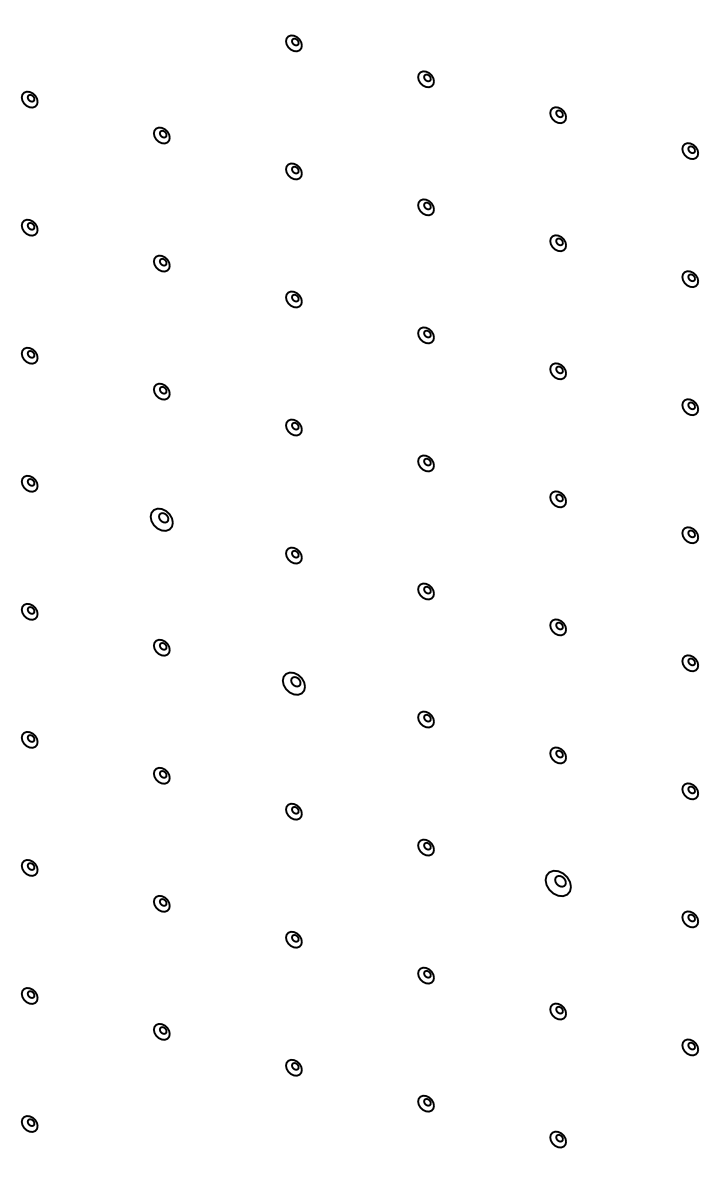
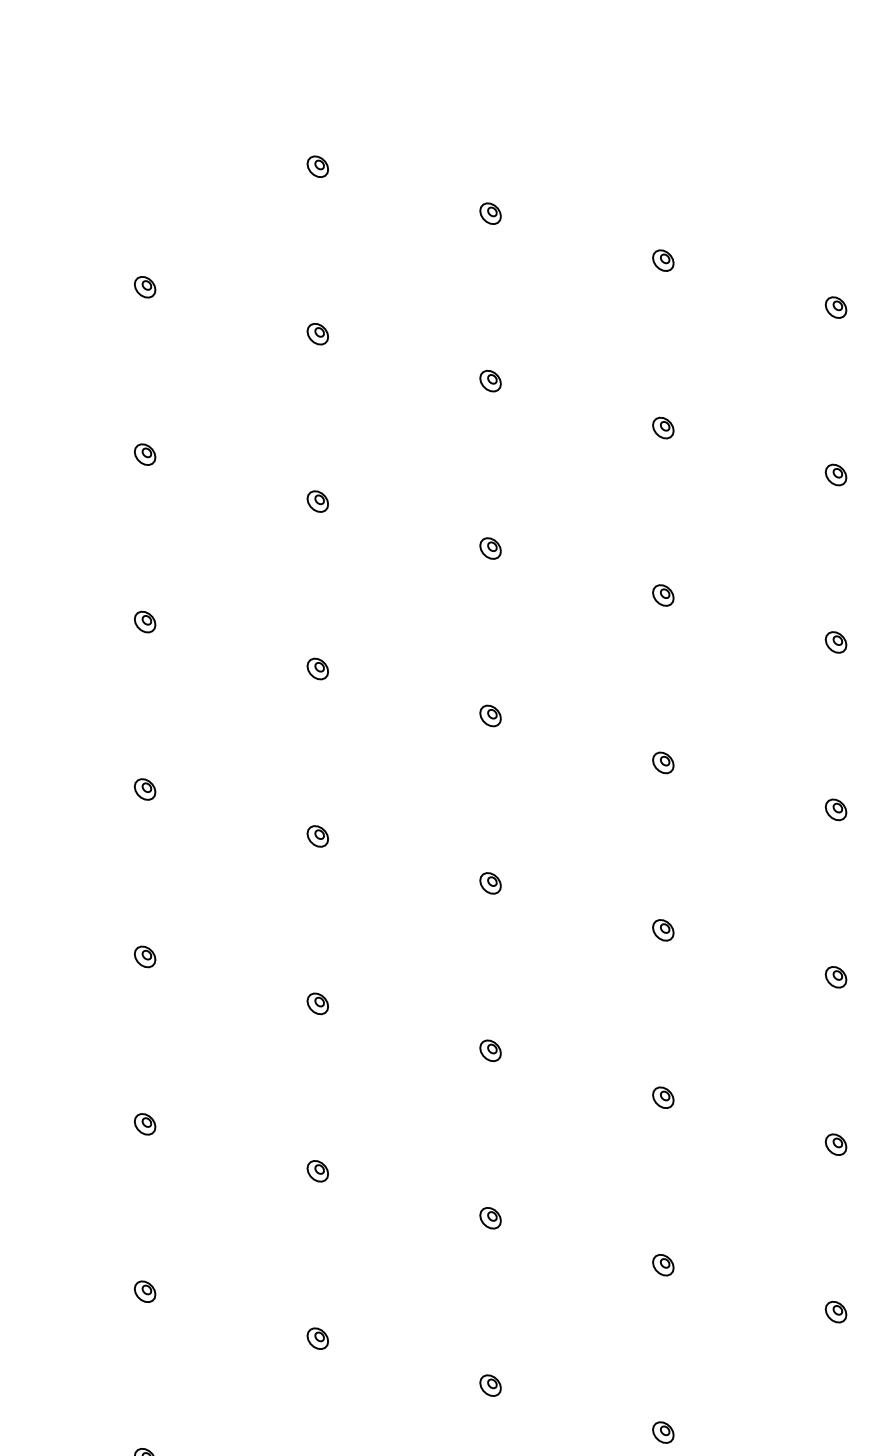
part: (161, 519) -> (144, 789), size x0.71
part: (293, 683) -> (317, 1003), size x0.71
part: (557, 883) -> (662, 1265), size x0.62

